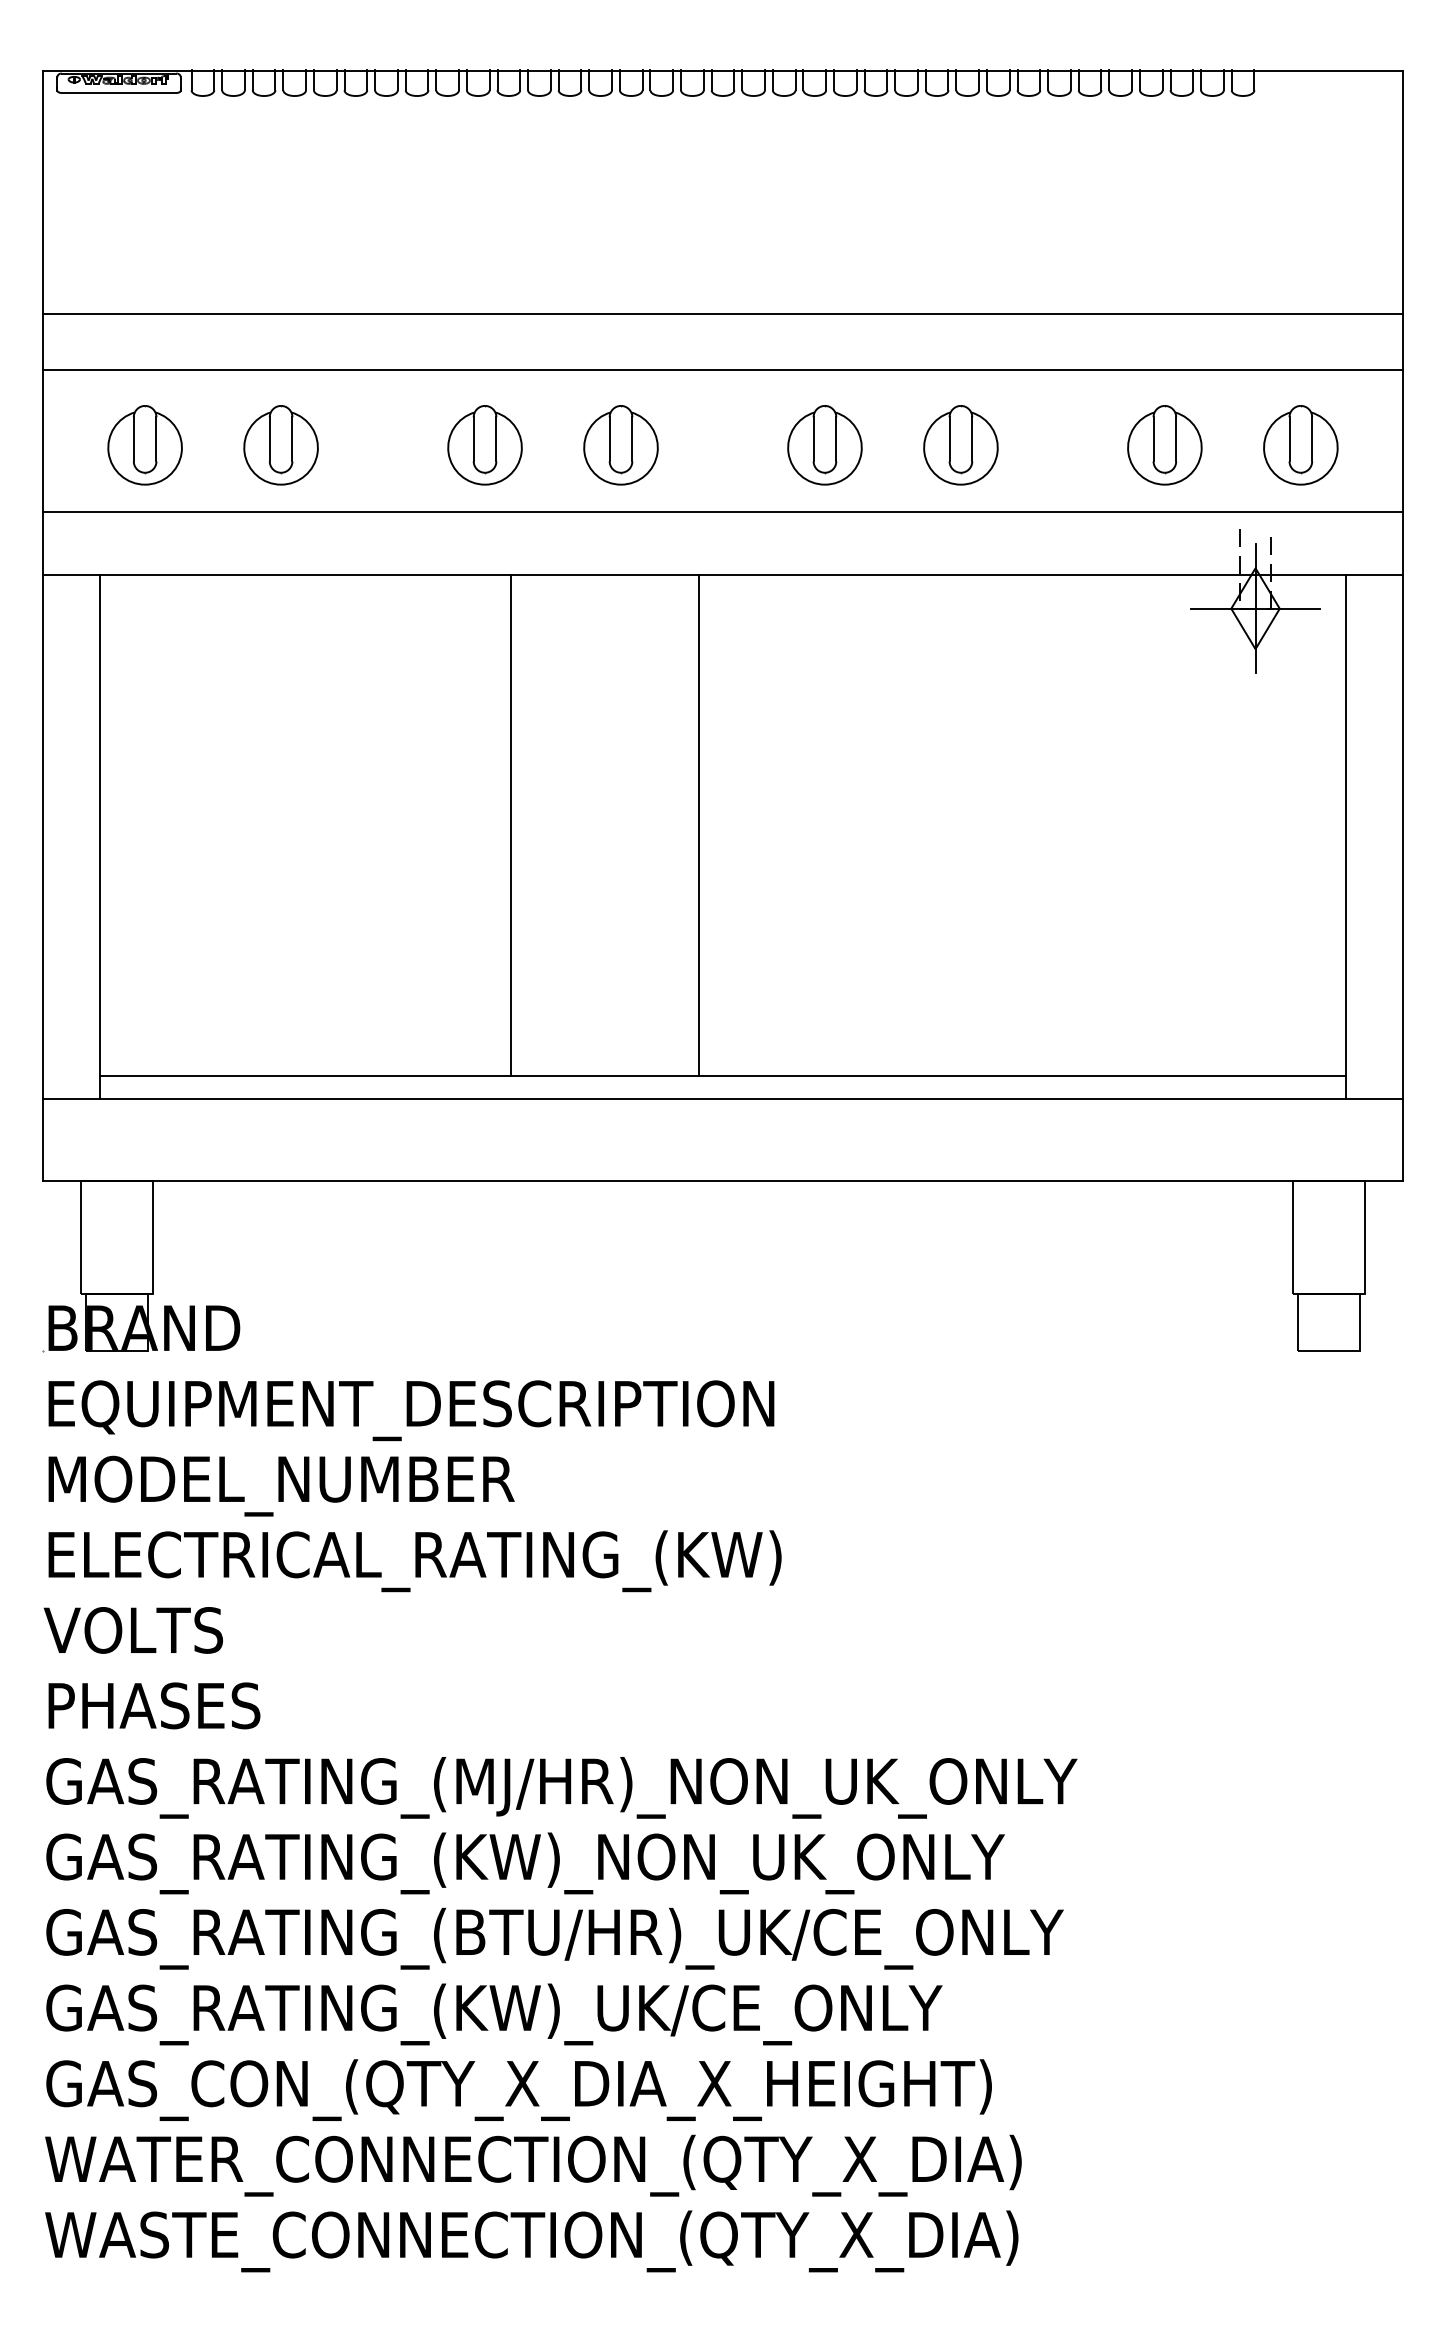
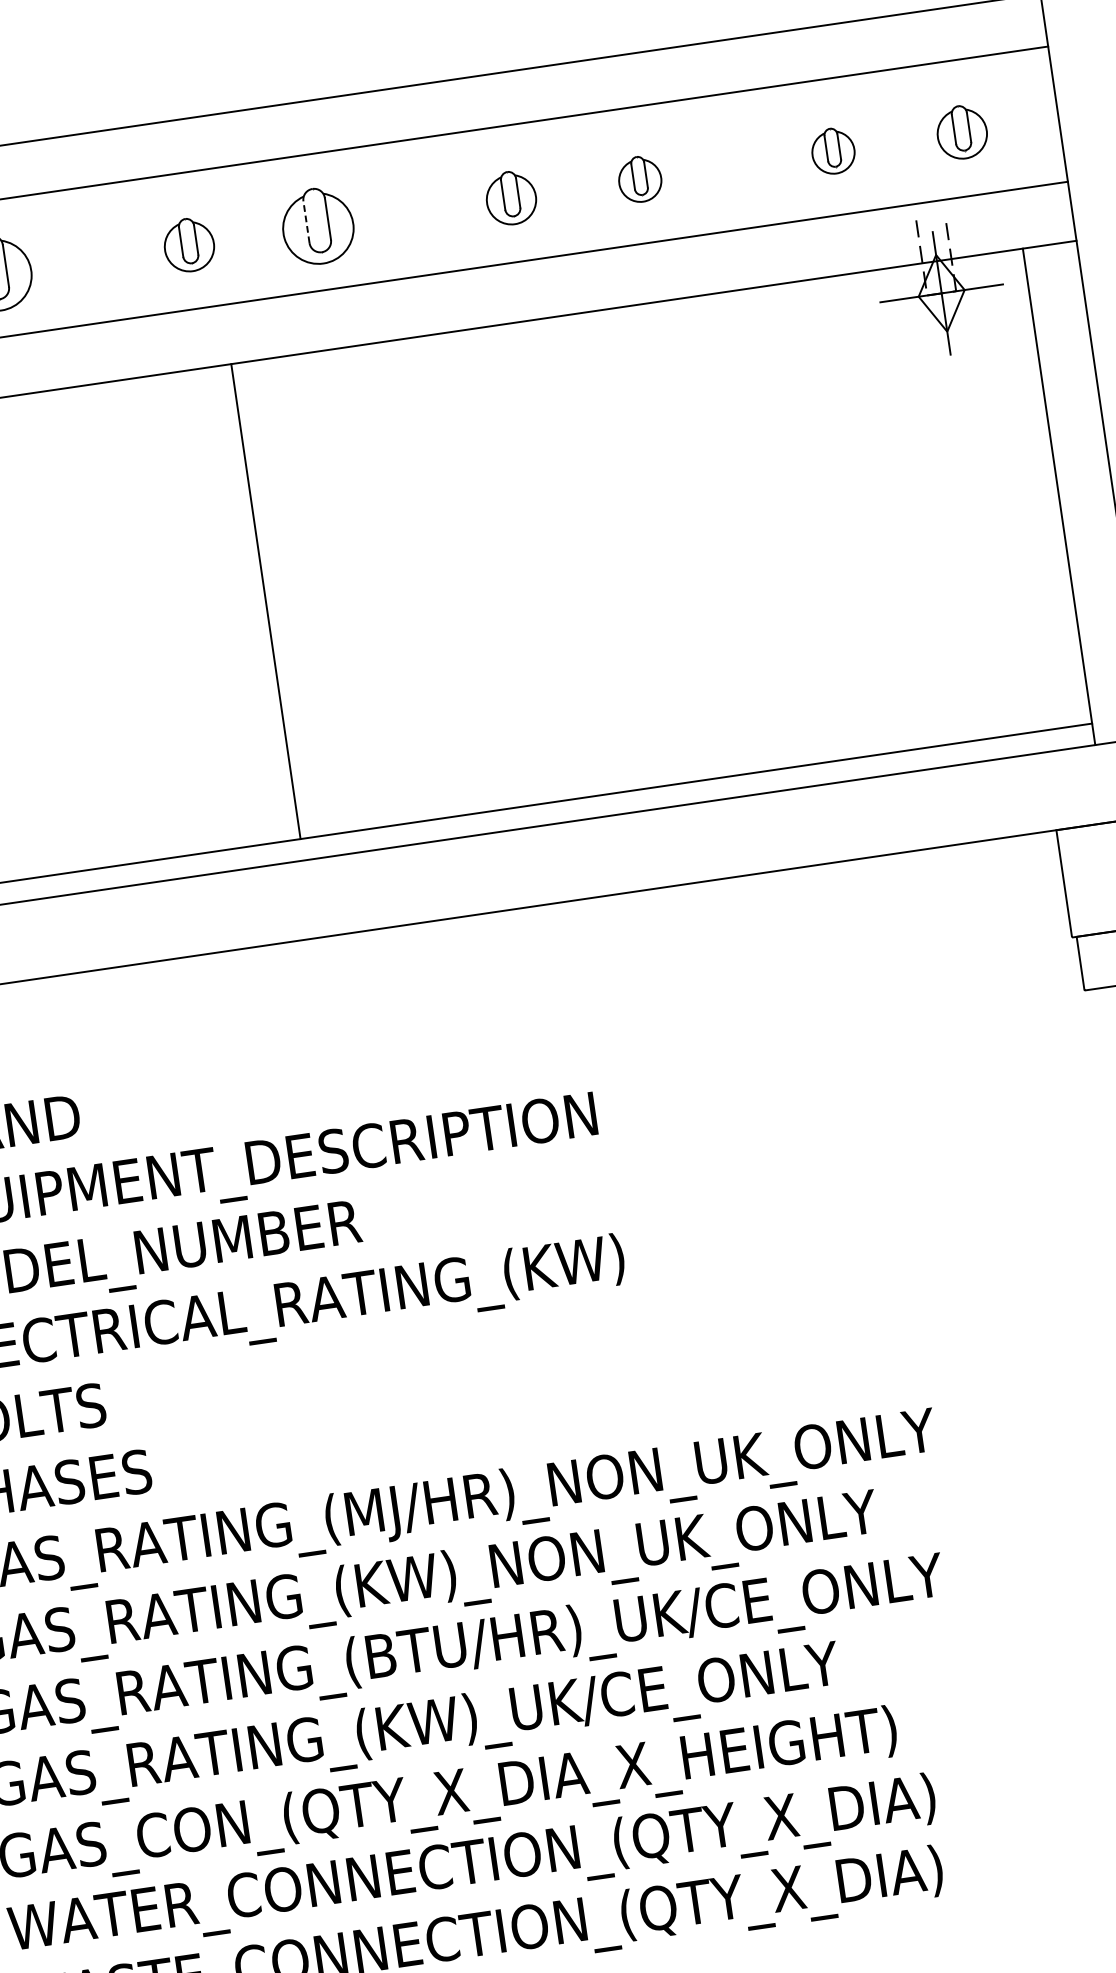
line: (609, 438) -> (306, 221), solid -> dashed
part: (484, 445) -> (188, 245), size x0.7
part: (824, 445) -> (510, 198), size x0.7
part: (960, 445) -> (639, 179), size x0.6
part: (1164, 445) -> (832, 151), size x0.6
part: (1300, 445) -> (961, 132), size x0.7
line: (698, 825) -> (443, 575), removed

